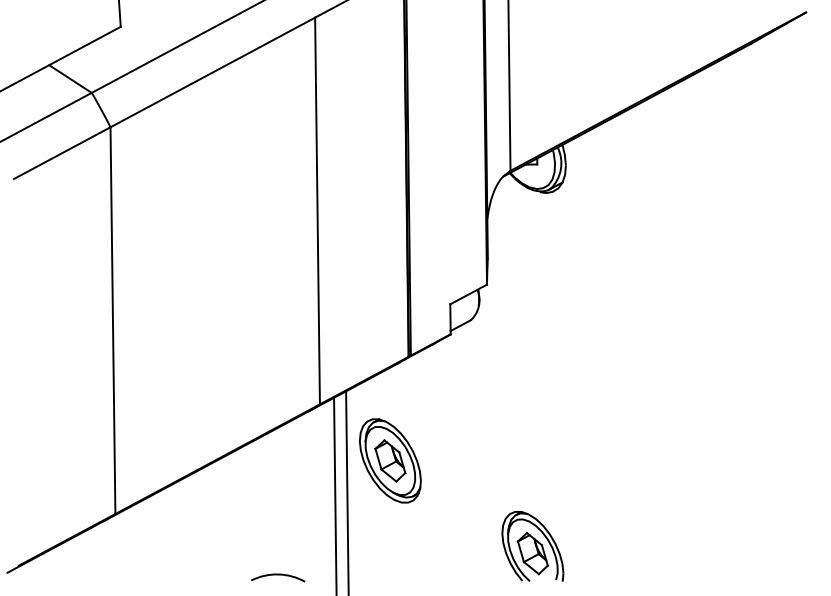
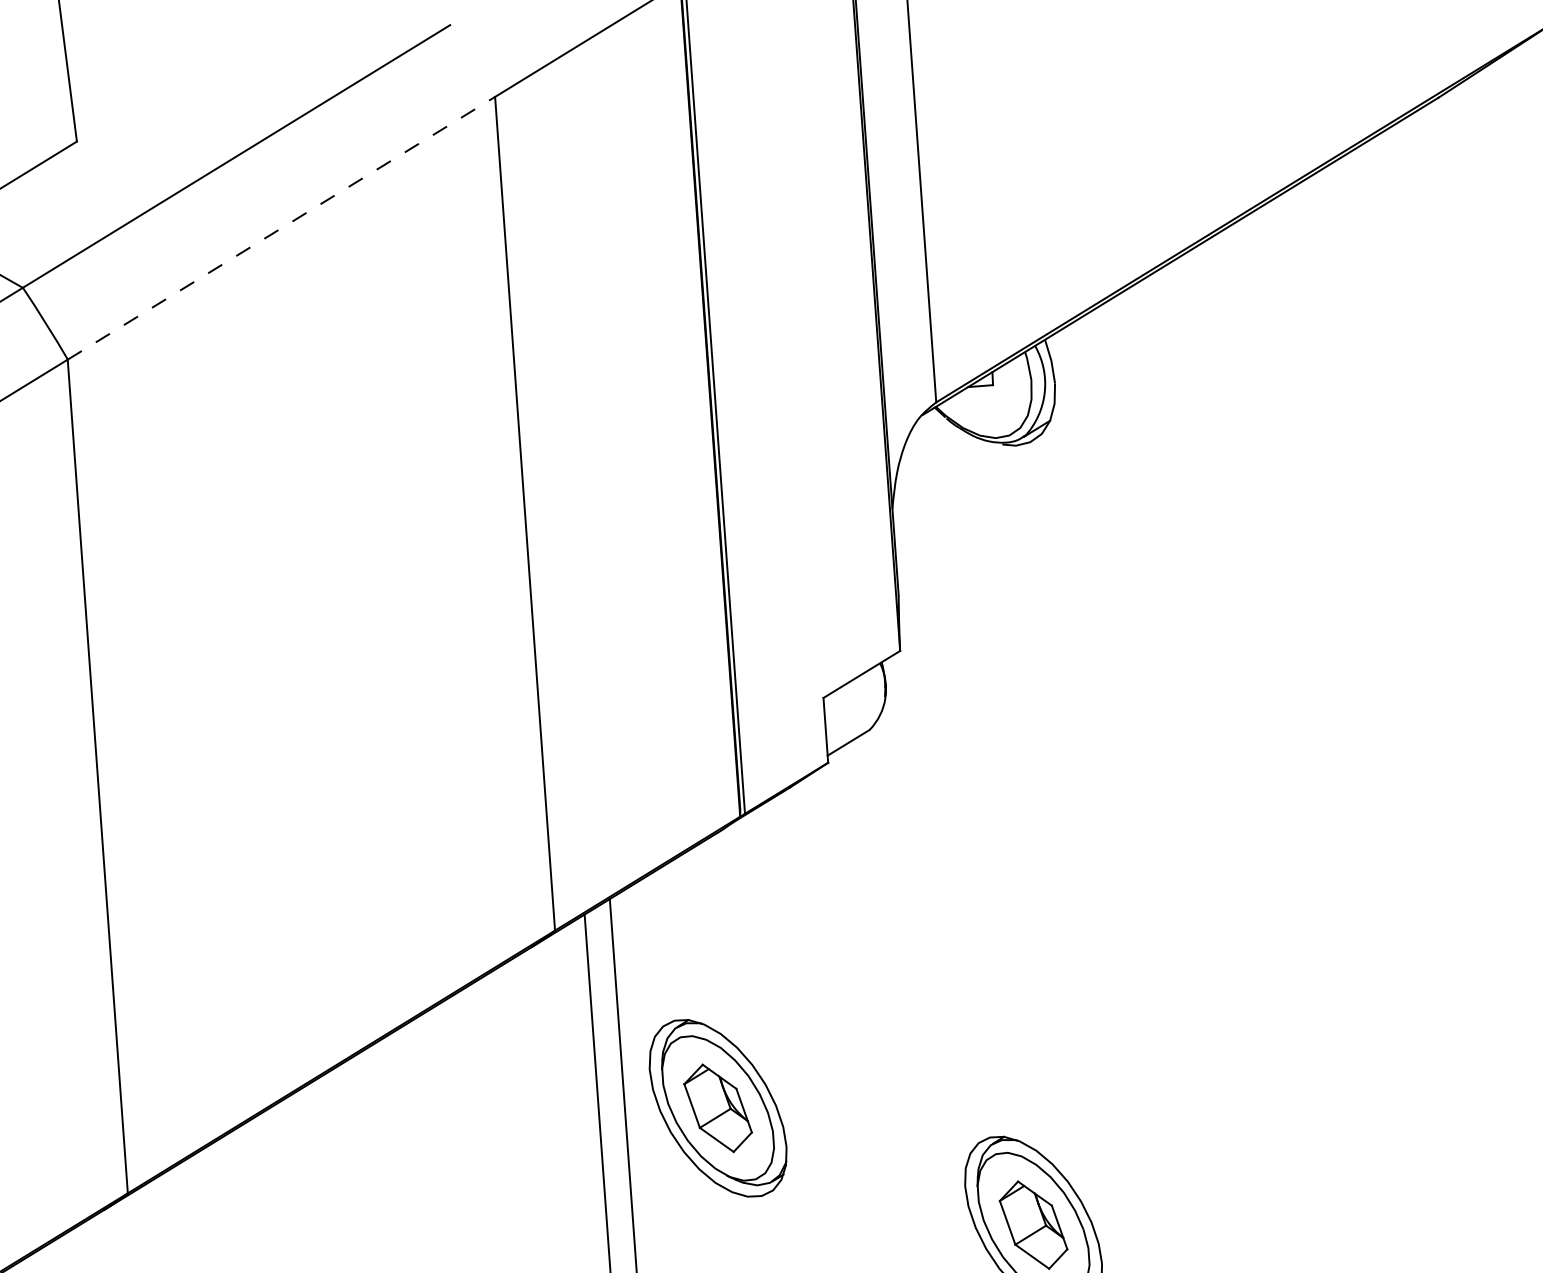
line: (213, 72) -> (282, 228), solid -> dashed
part: (390, 460) -> (718, 1107), moved

